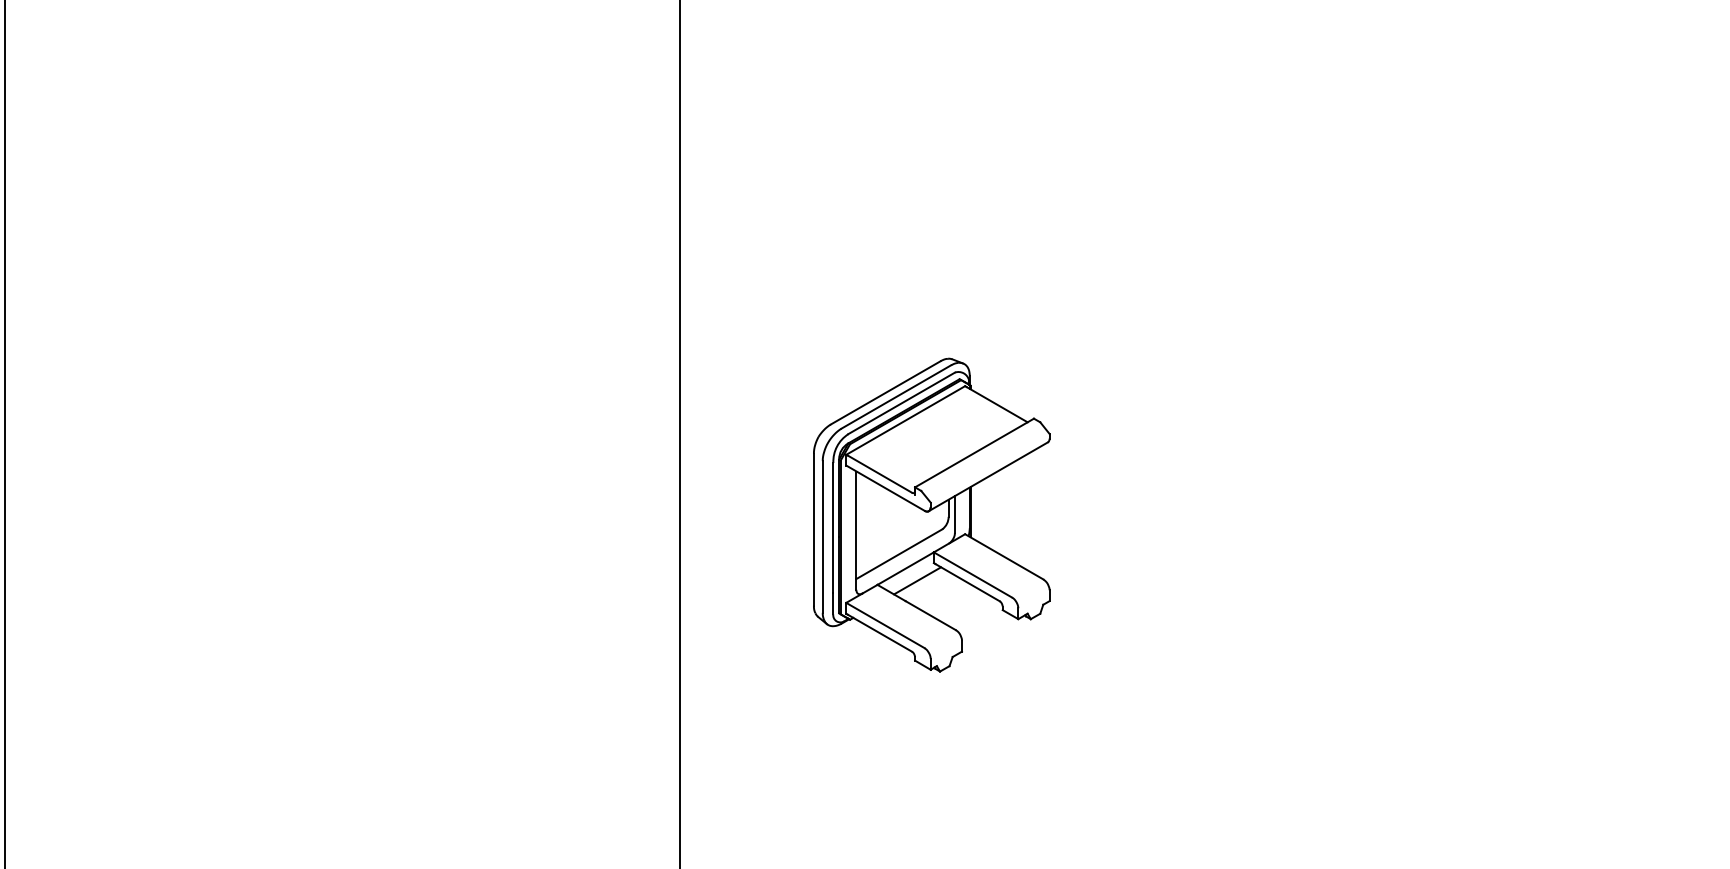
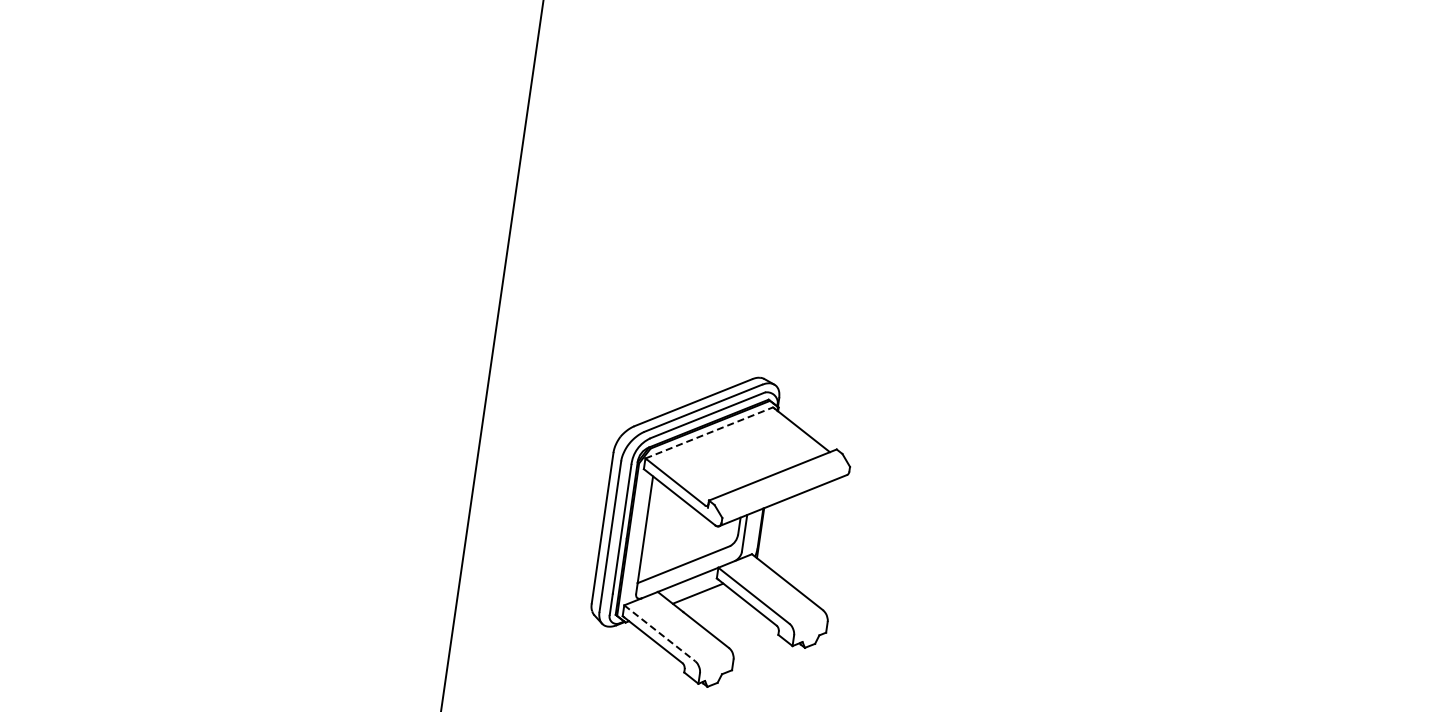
line: (905, 420) -> (709, 432), solid -> dashed
line: (885, 625) -> (659, 633), solid -> dashed

